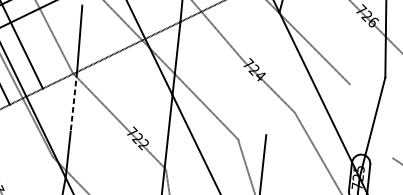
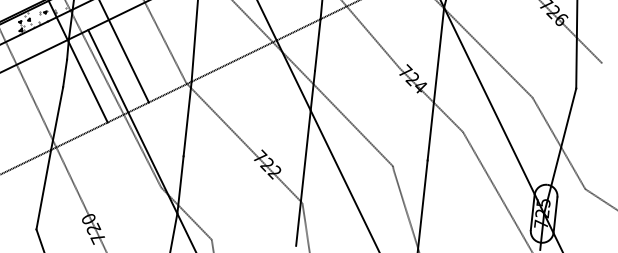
line: (272, 73) -> (435, 83), added
line: (73, 102) -> (187, 119), dashed -> solid
line: (371, 121) -> (558, 143), added

